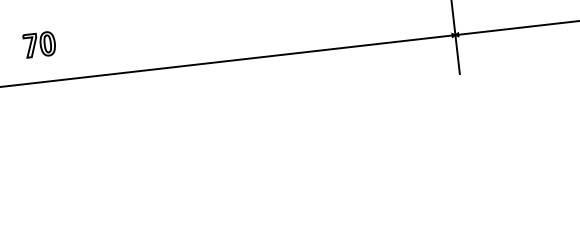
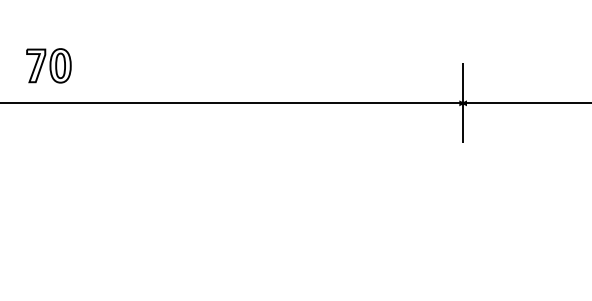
part: (39, 44) -> (48, 65), size x1.43

